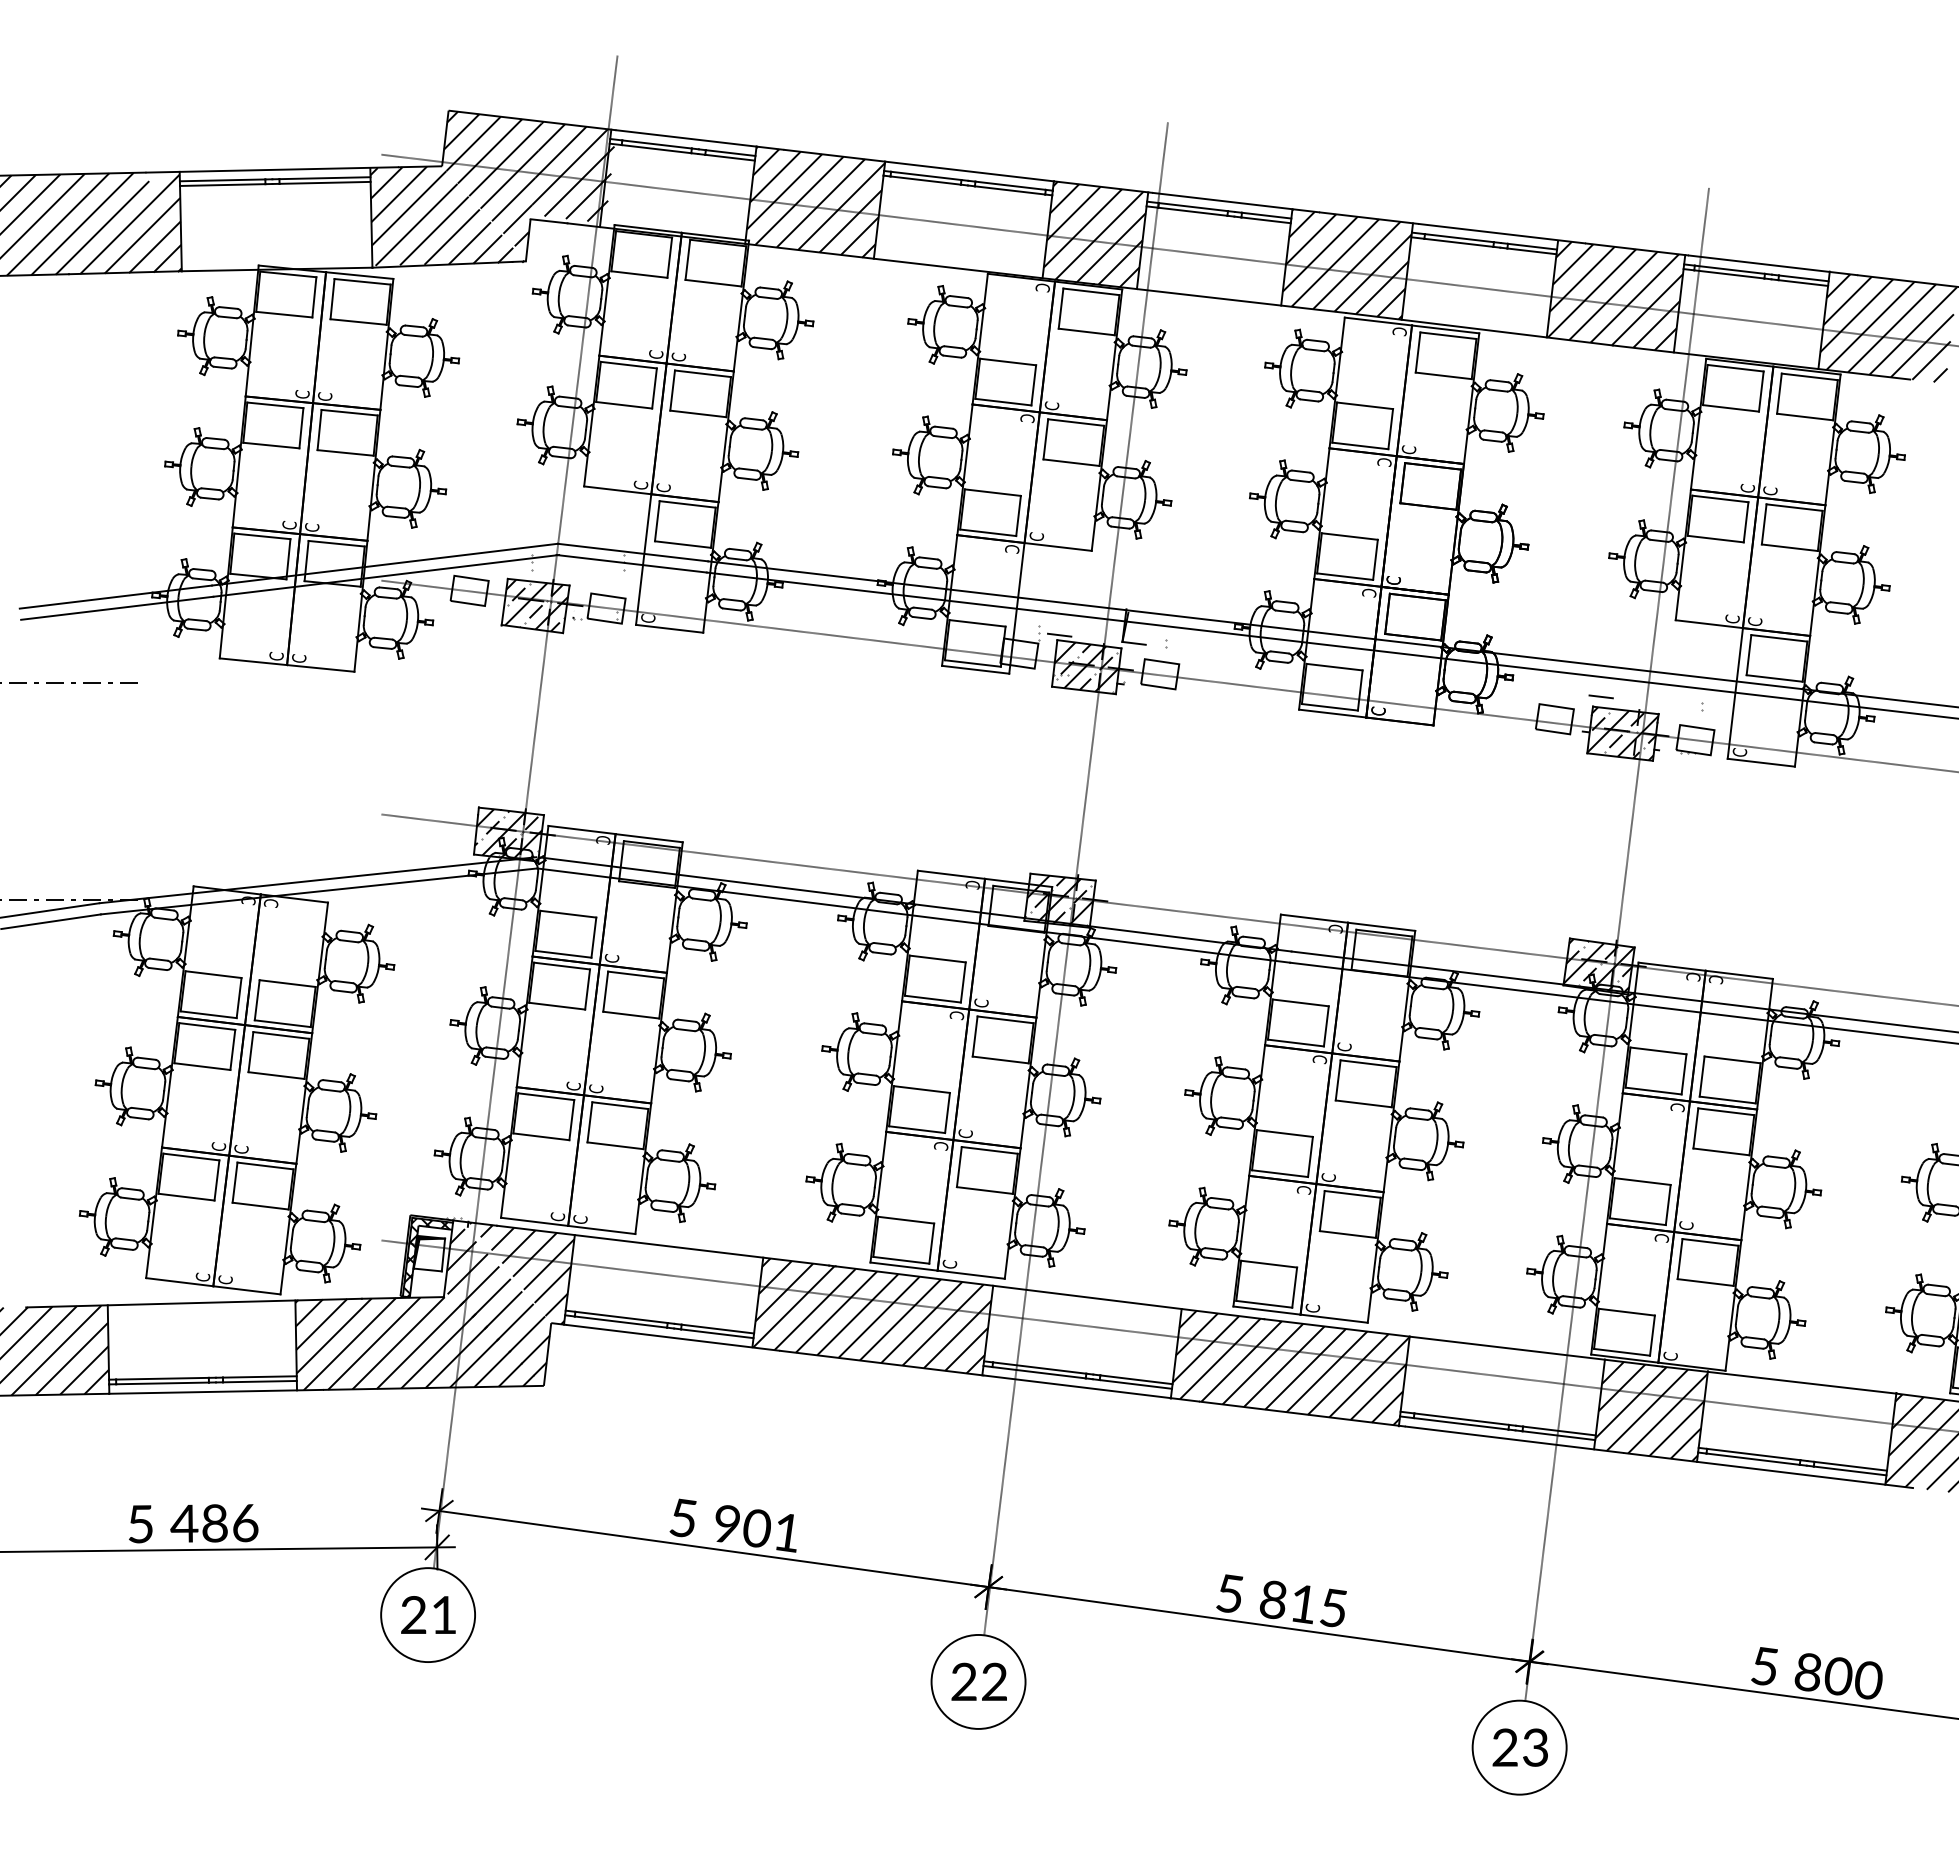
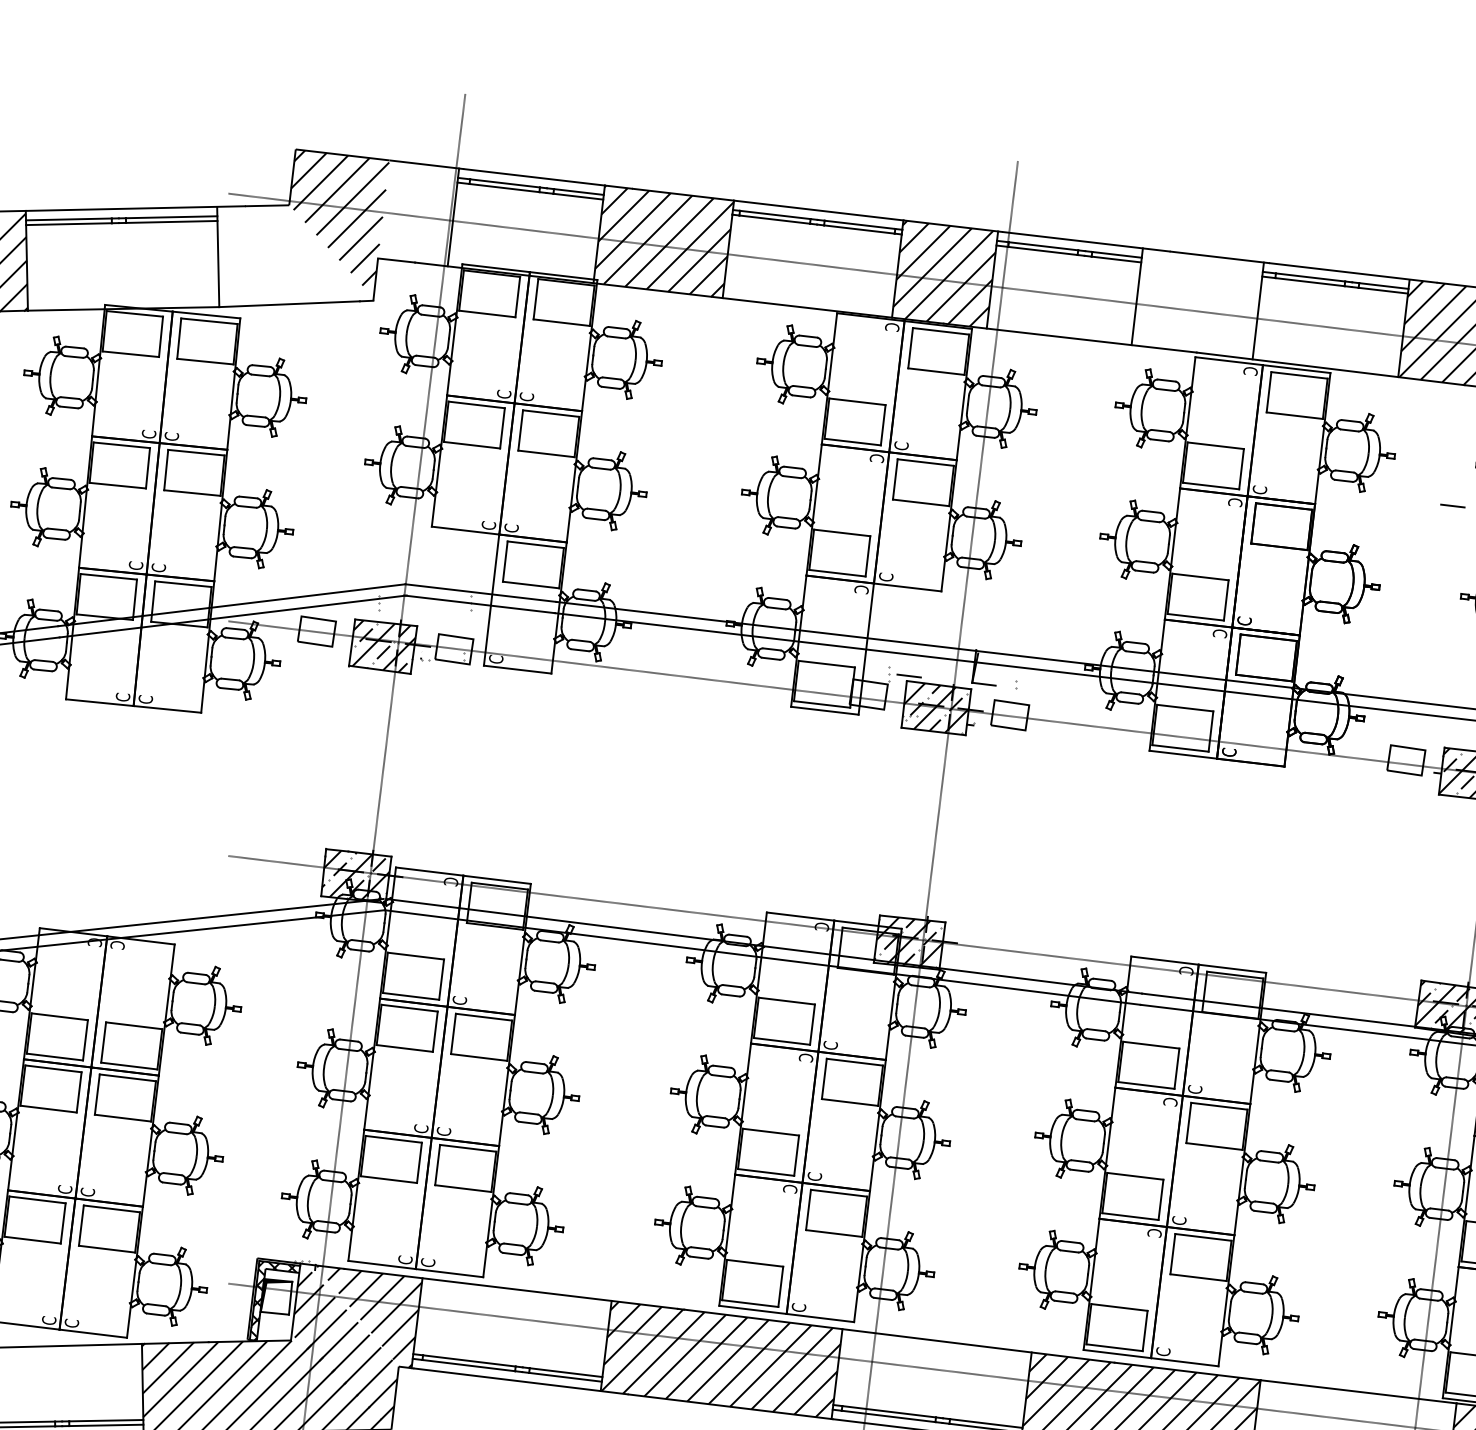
hatch: (573, 171) -> (421, 210), removed
hatch: (447, 215) -> (294, 254), removed
hatch: (1346, 264) -> (1197, 303), removed
line: (1600, 696) -> (1452, 505), moved

